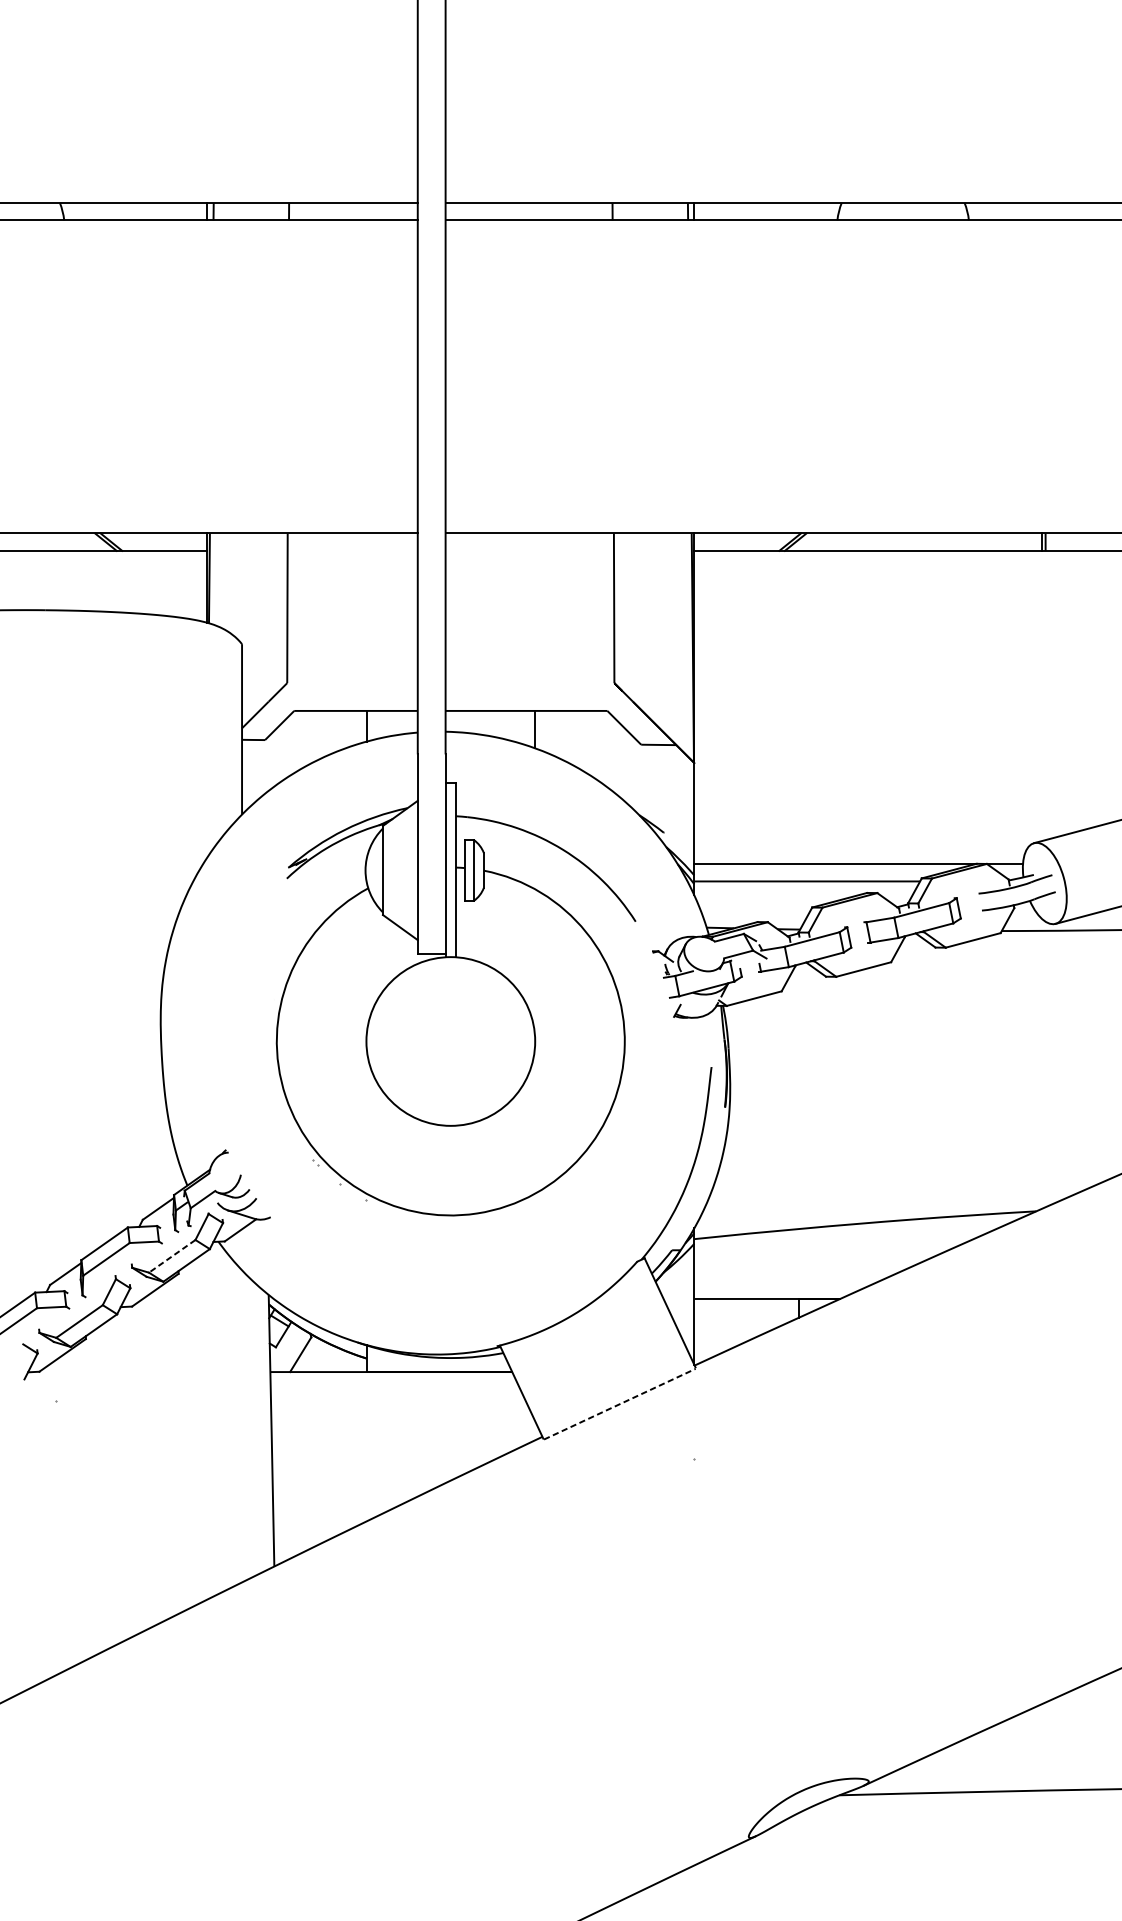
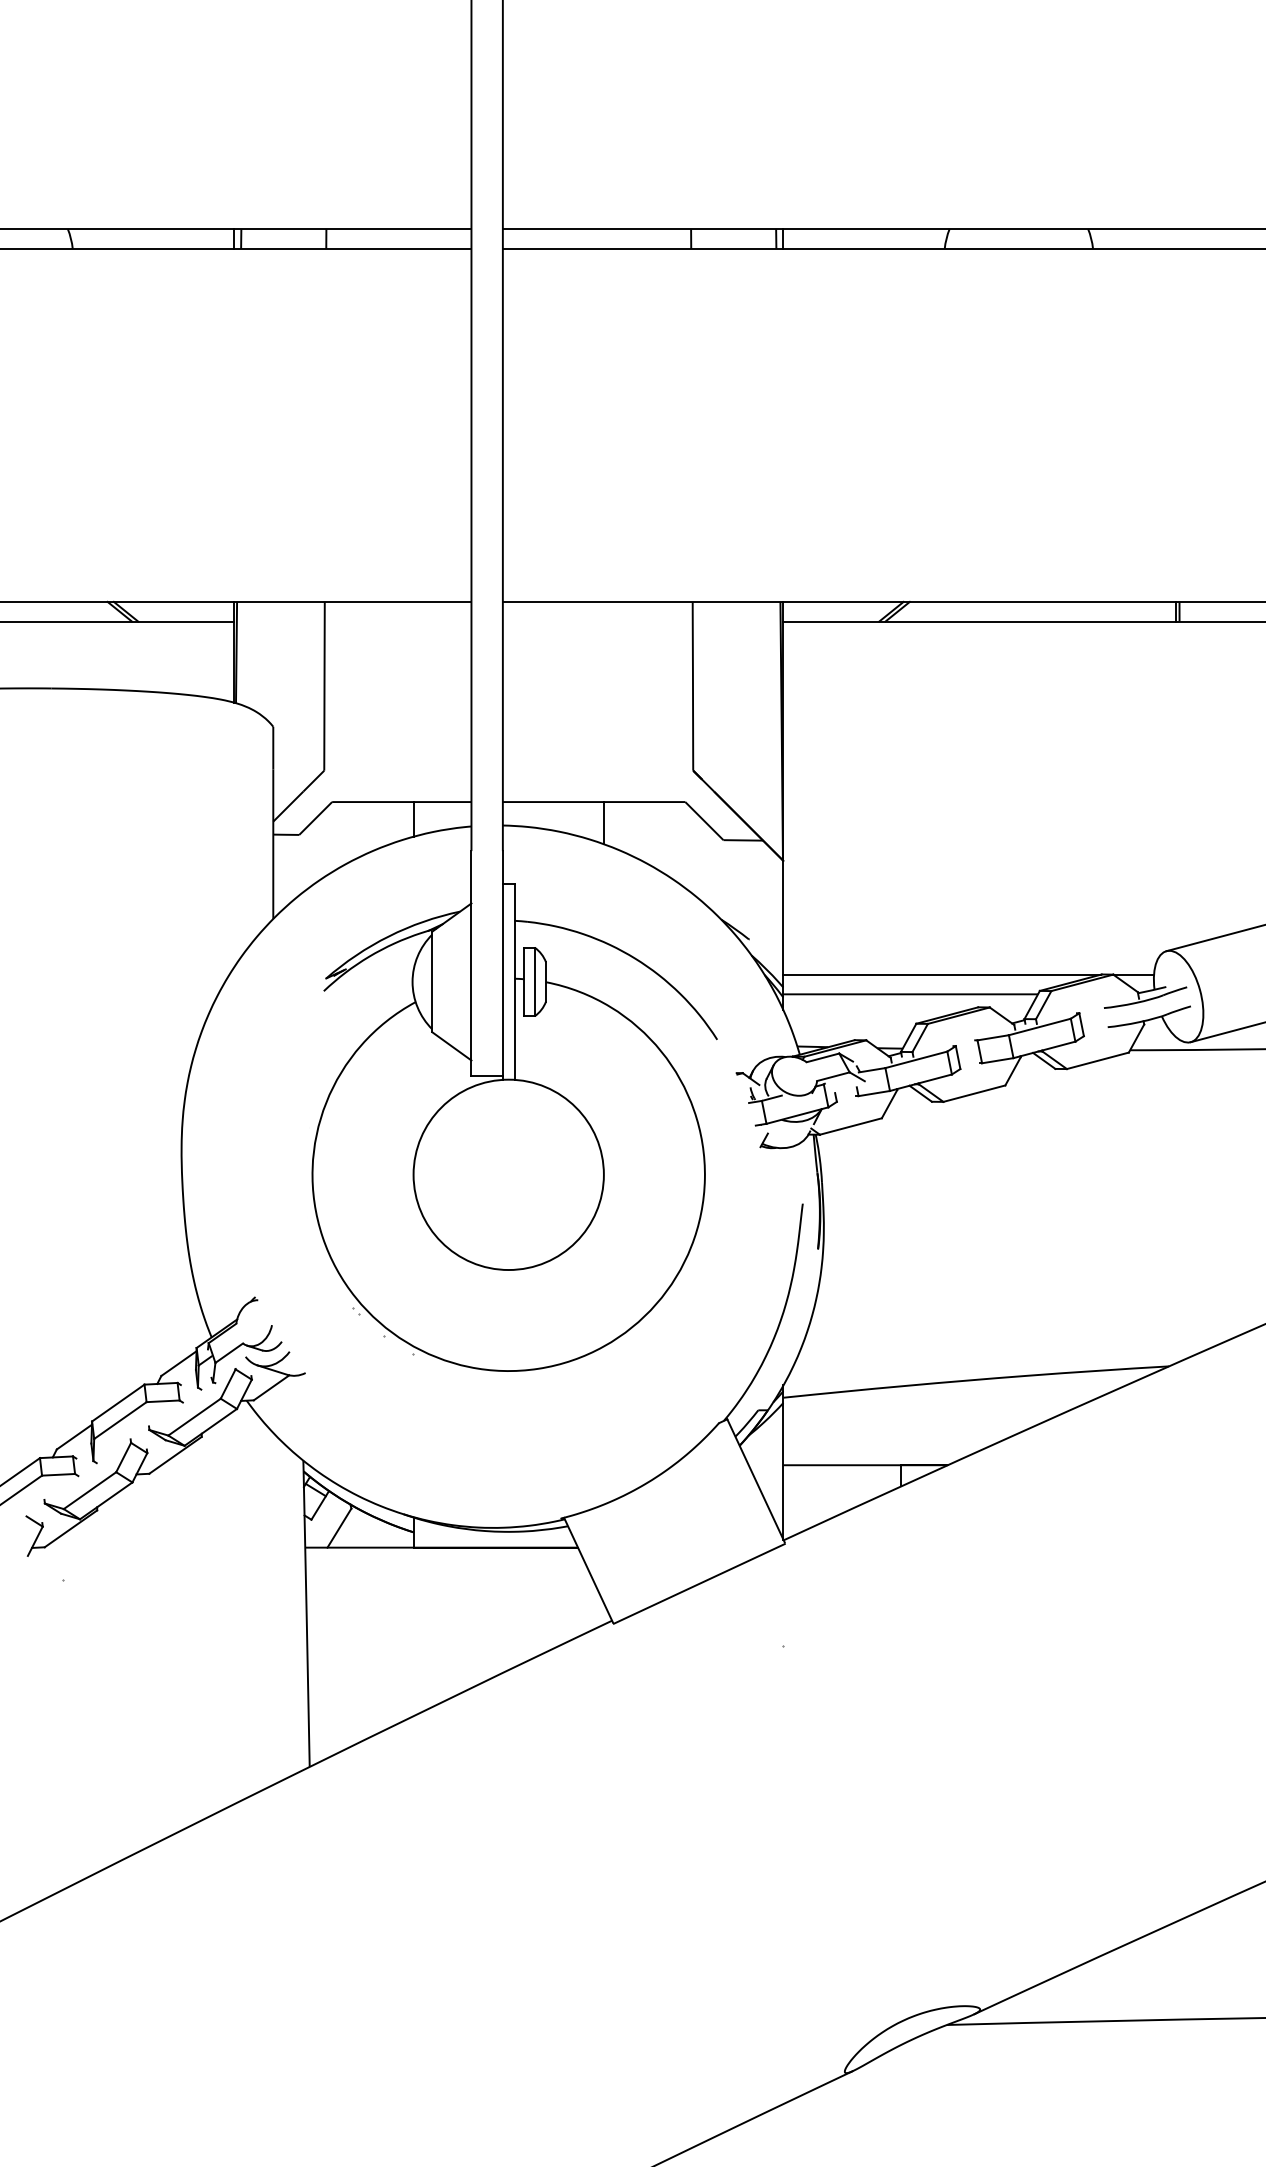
line: (172, 1256) -> (194, 1417), dashed -> solid
line: (619, 1403) -> (699, 1583), dashed -> solid

